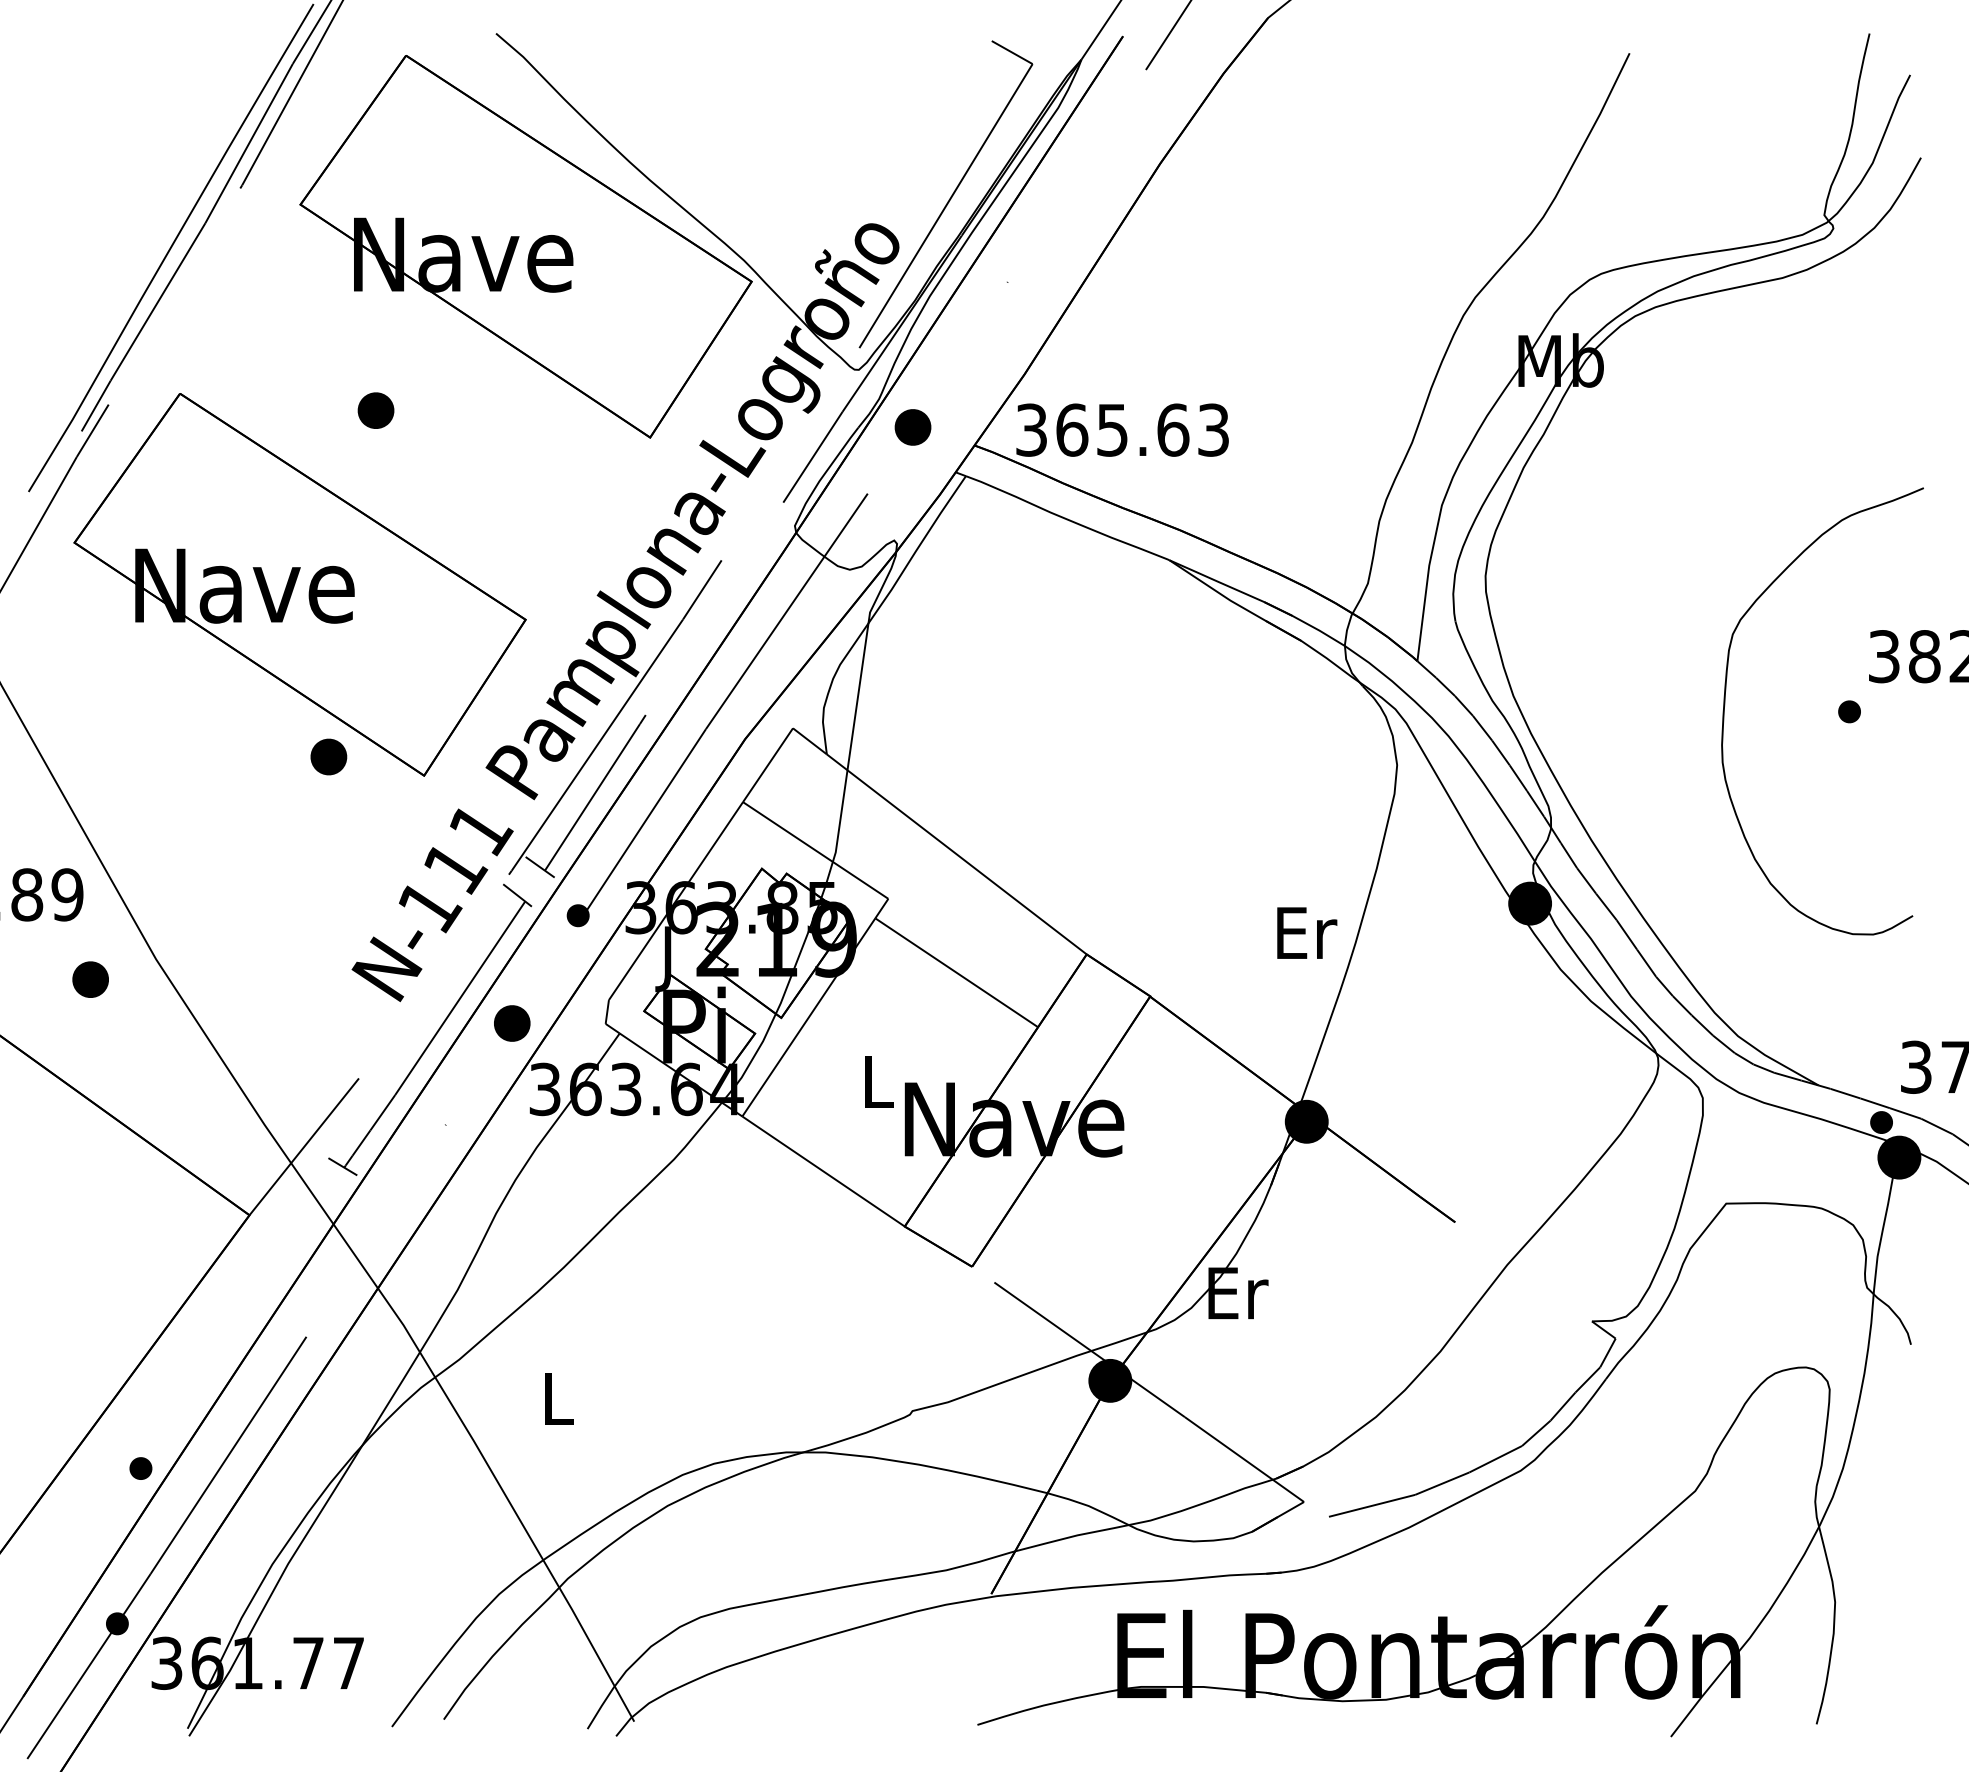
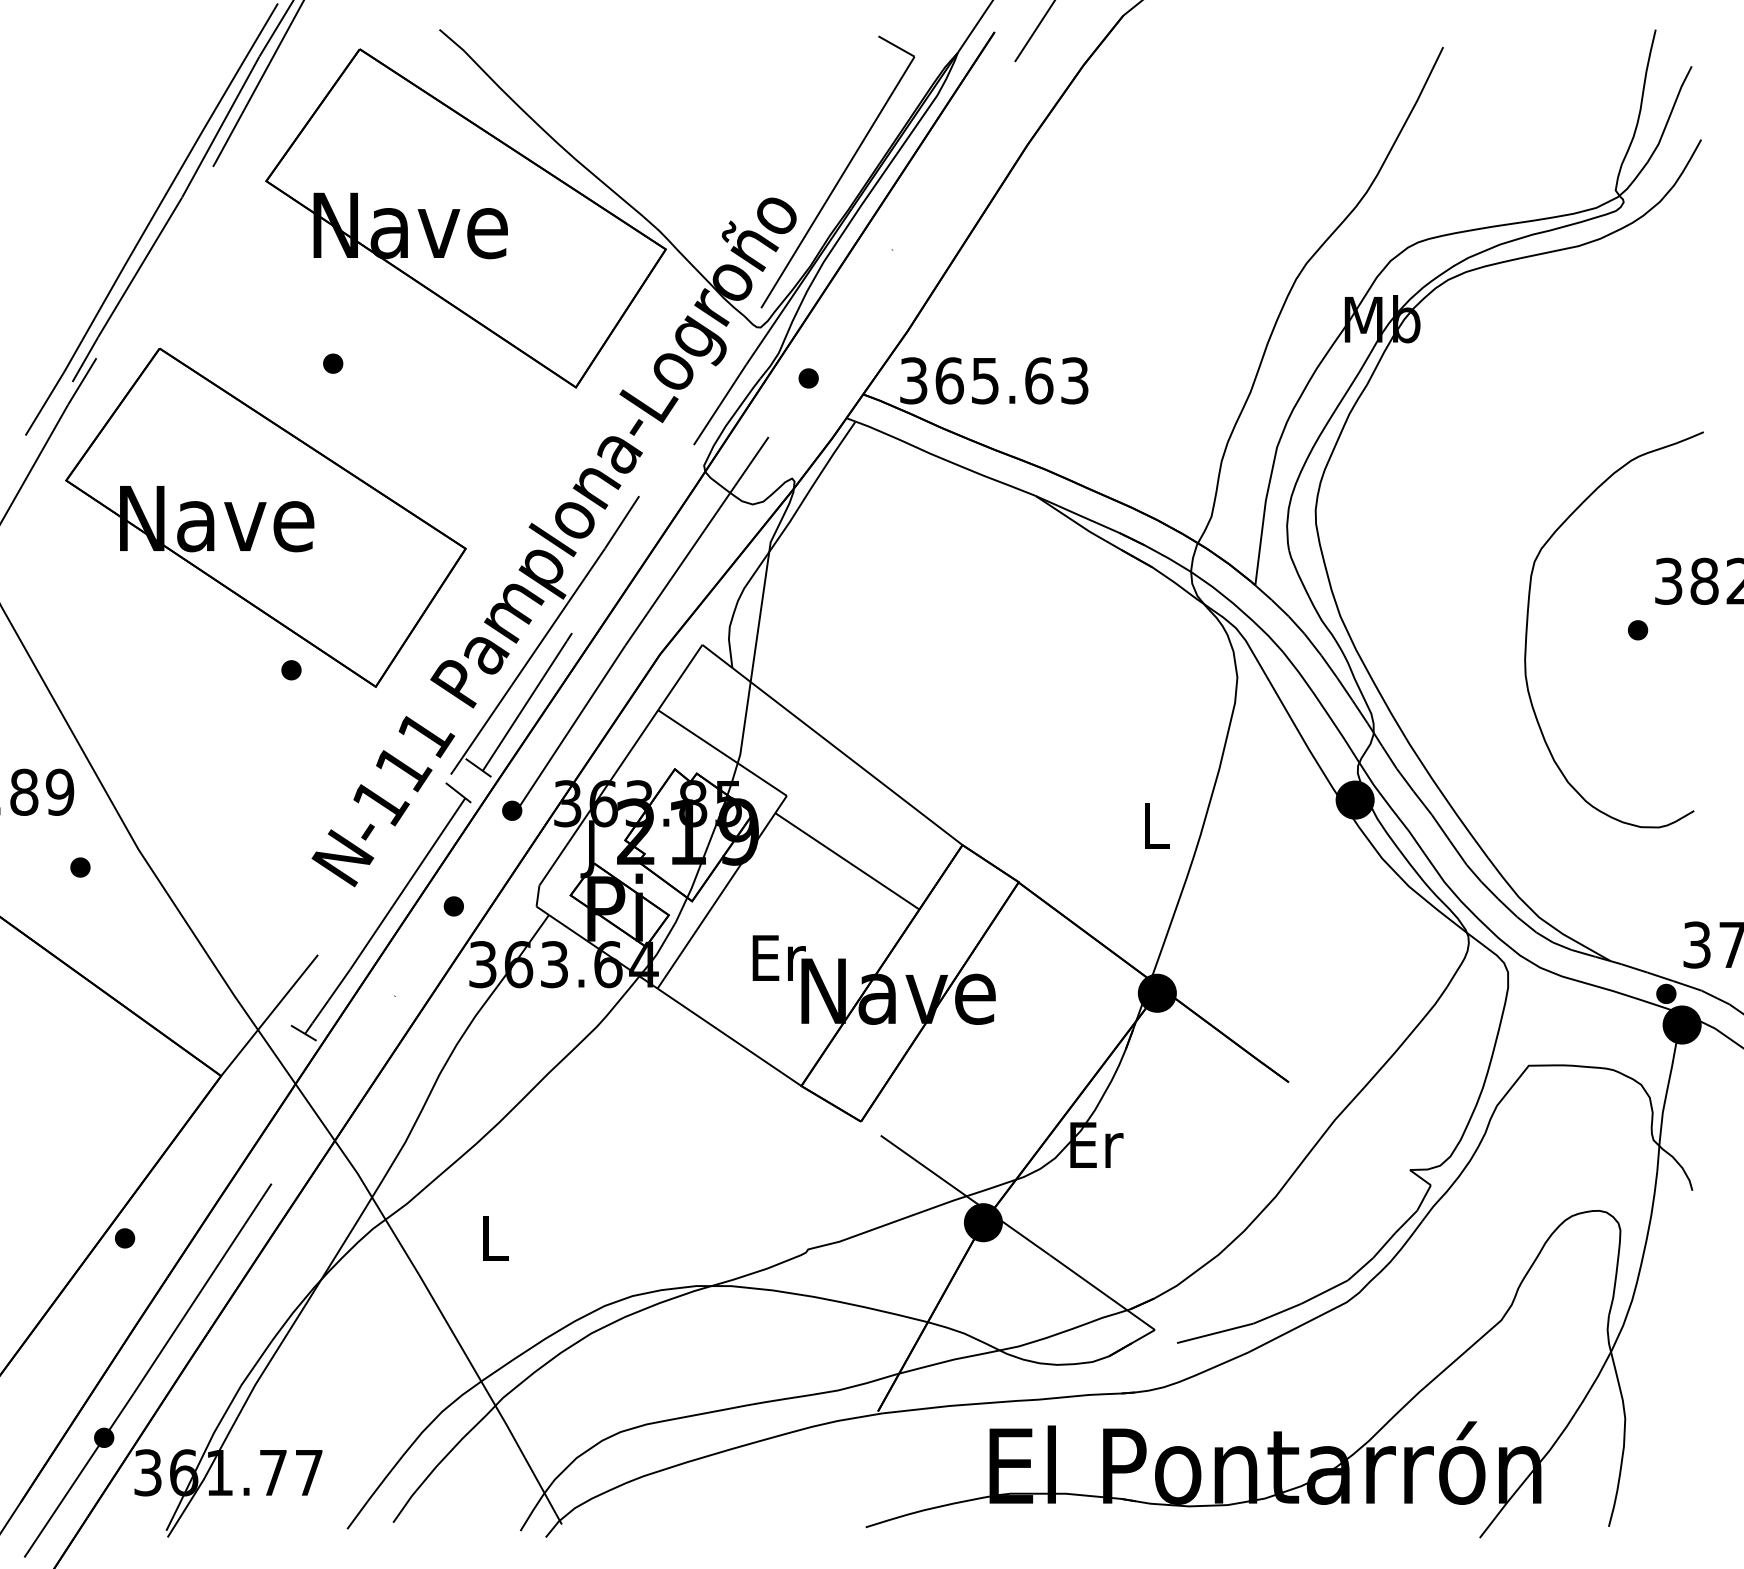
part: (375, 410) -> (332, 363), size x0.62
part: (912, 427) -> (808, 378), size x0.62
part: (328, 756) -> (291, 669), size x0.62
text: (1307, 932) -> (1158, 825), Er -> L
part: (90, 979) -> (80, 867), size x0.62
part: (512, 1023) -> (454, 906), size x0.62
text: (879, 1081) -> (779, 957), L -> Er
part: (140, 1468) -> (124, 1238), moved

